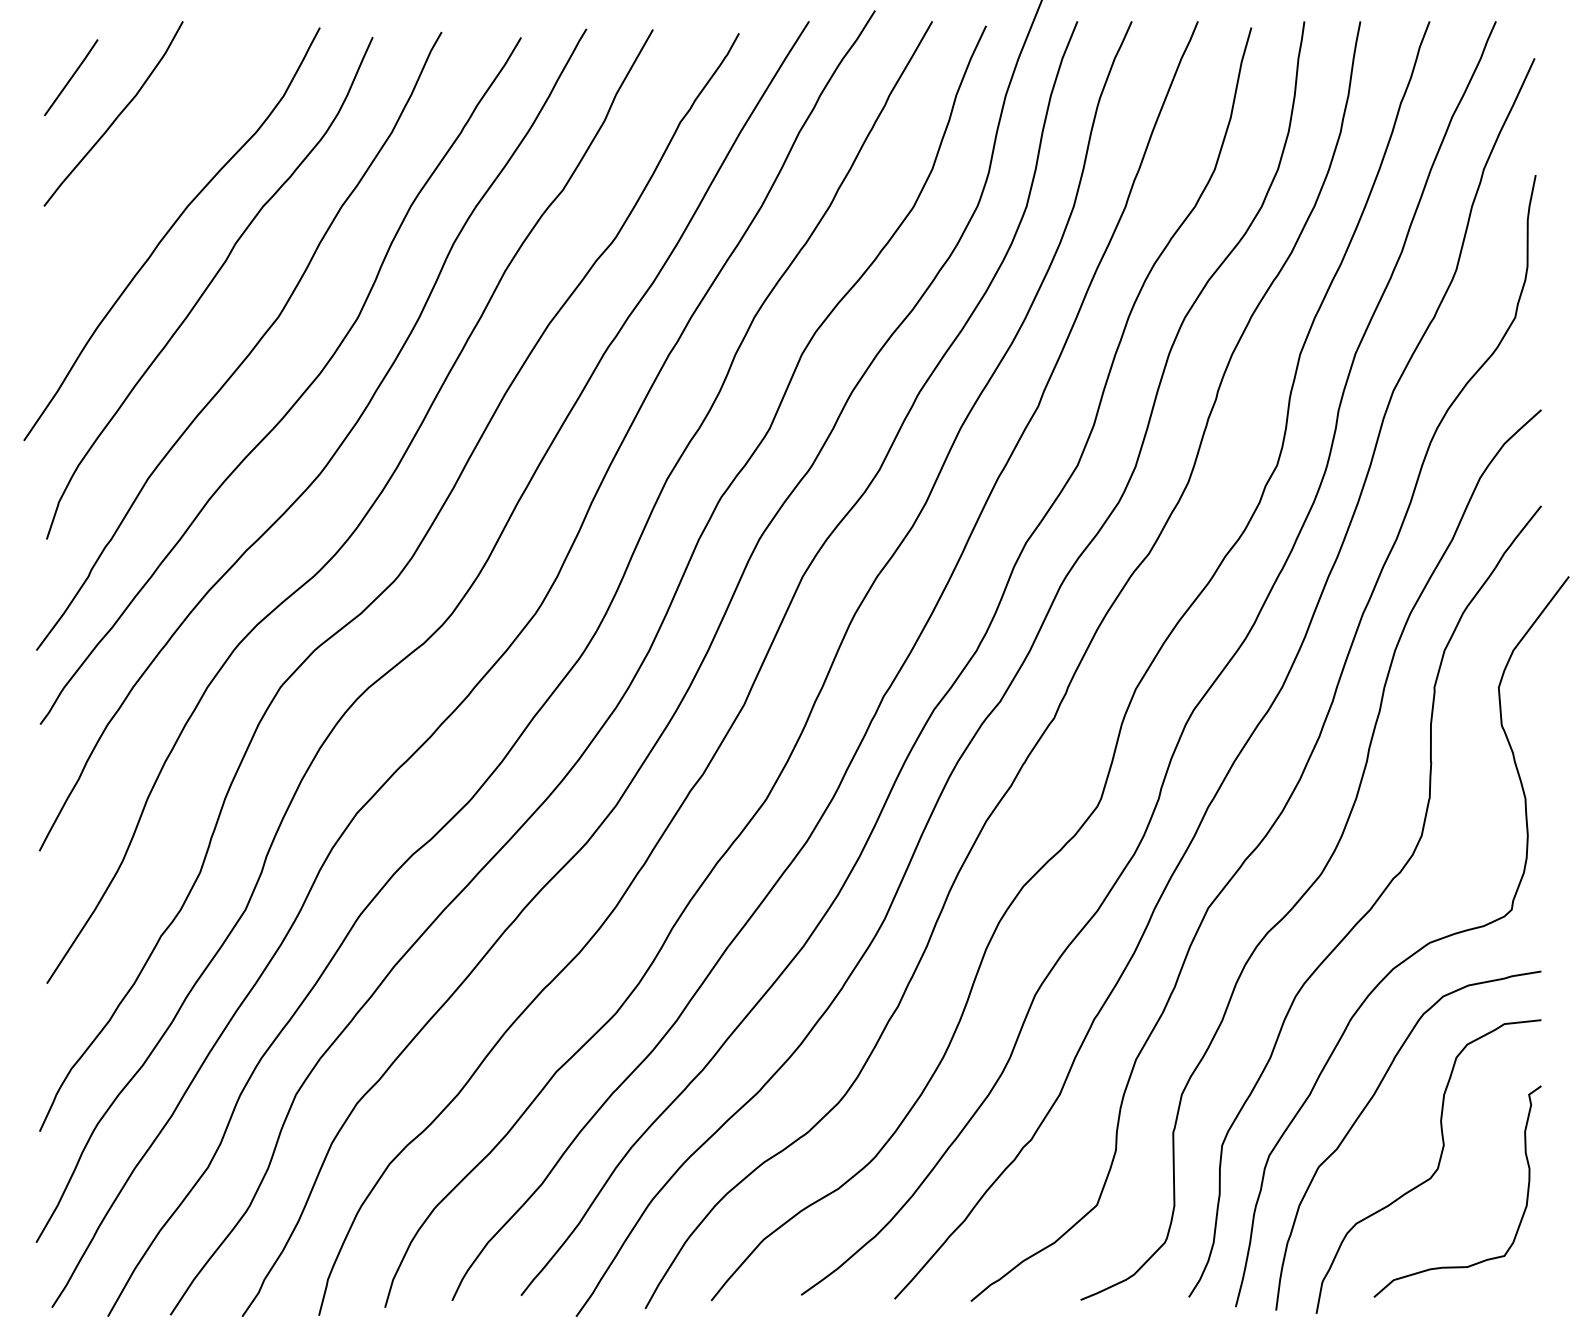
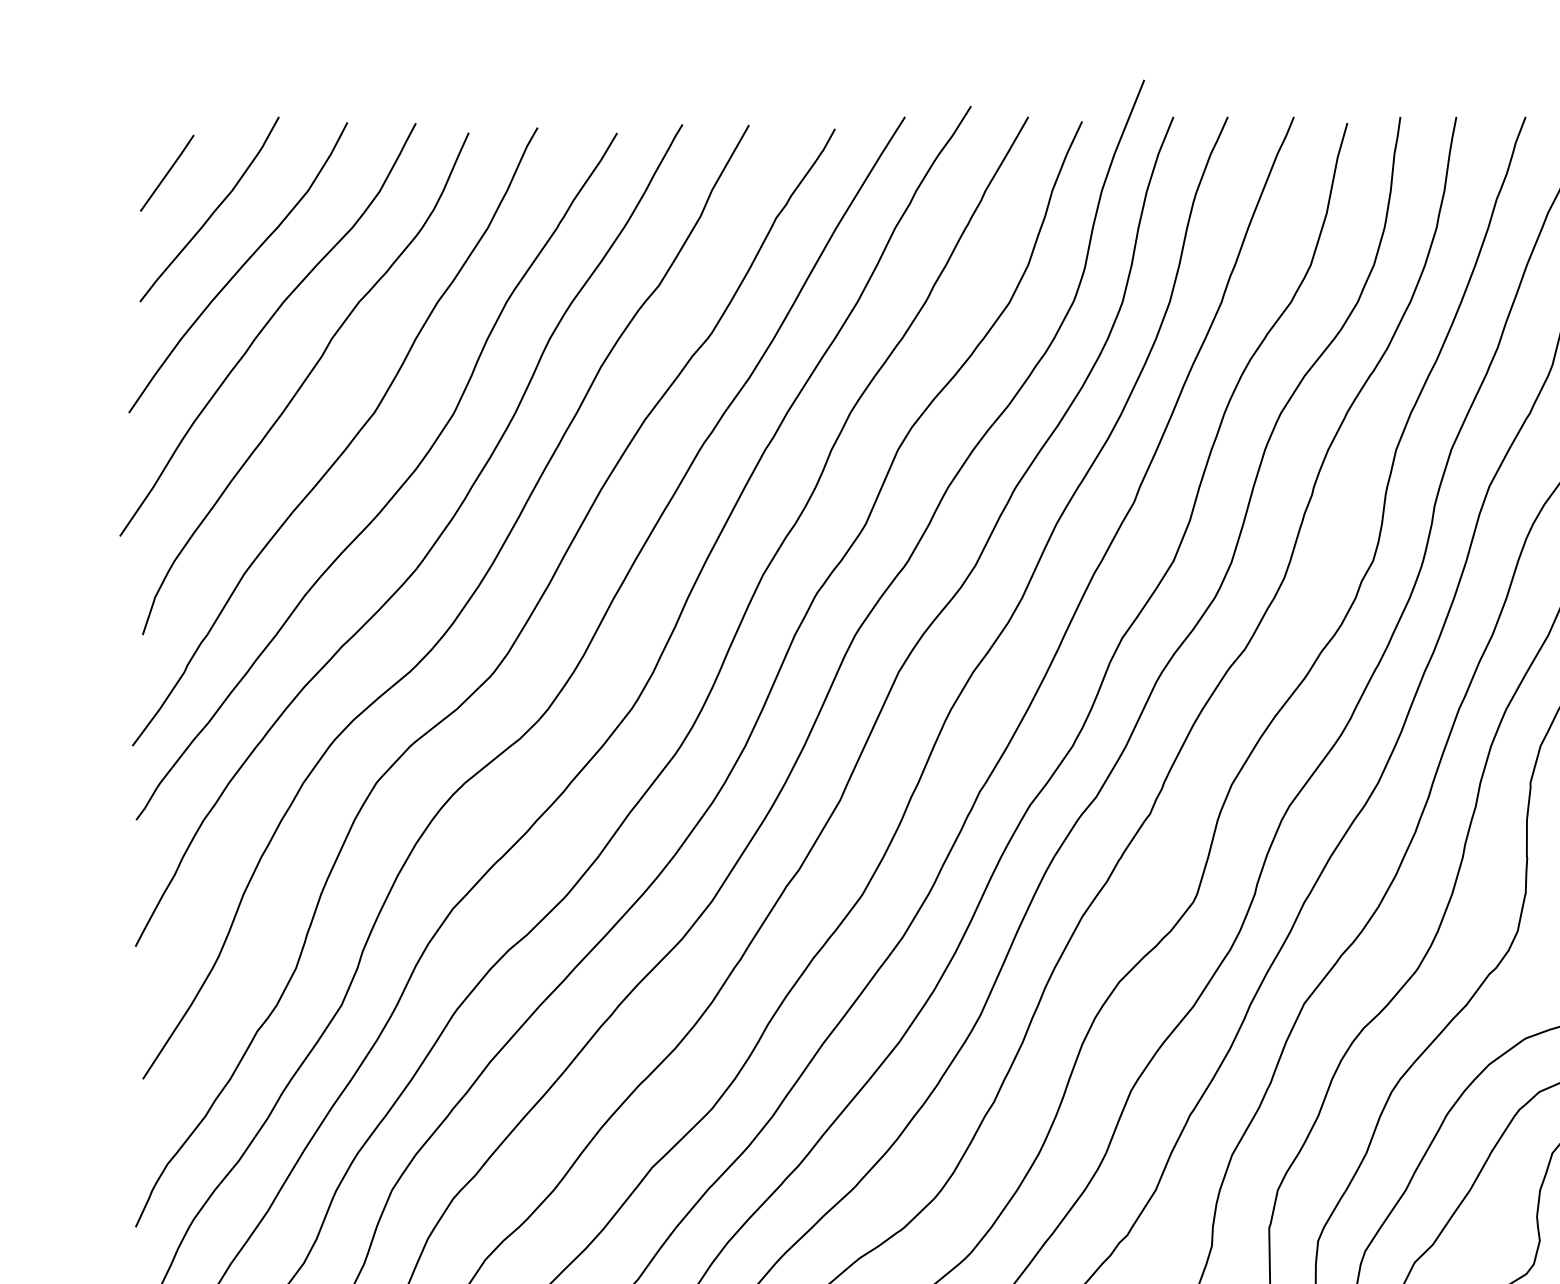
curve: (143, 172) -> (239, 268), added

